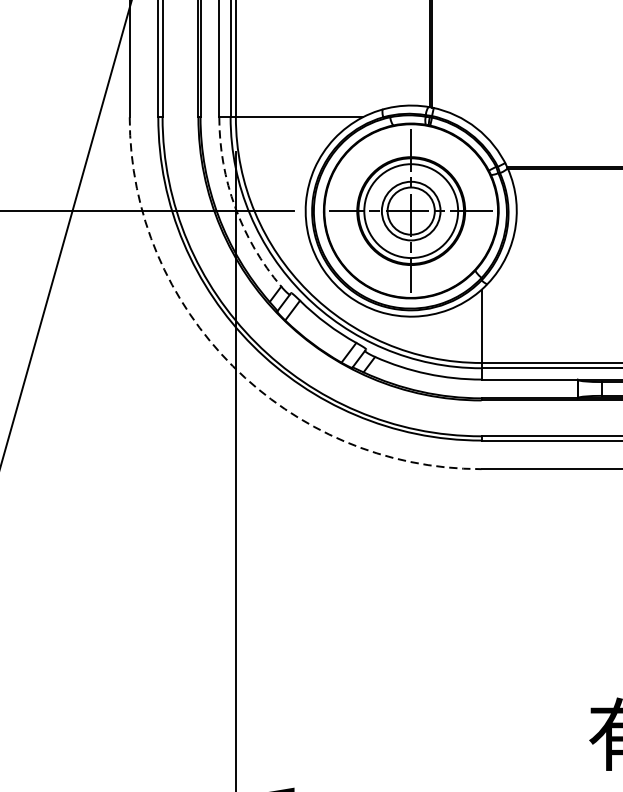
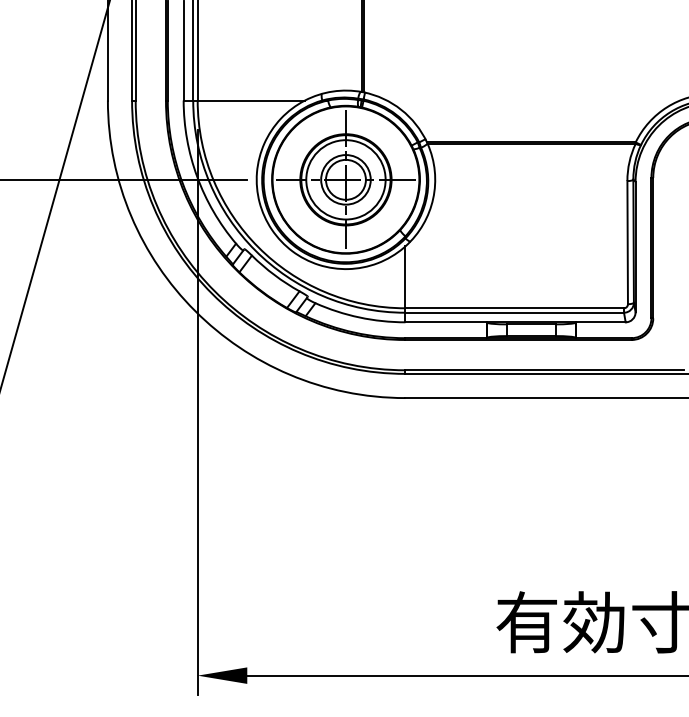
arc: (235, 207) -> (197, 176), dashed -> solid
arc: (233, 365) -> (195, 310), dashed -> solid

